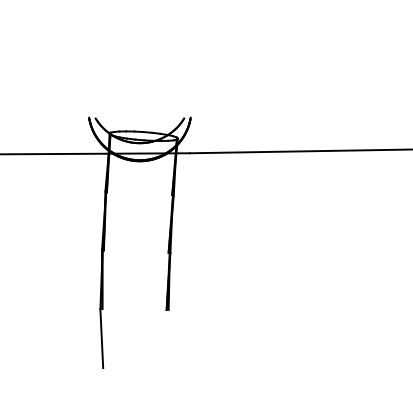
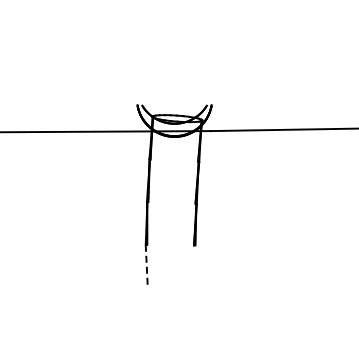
line: (101, 338) -> (146, 266), solid -> dashed

